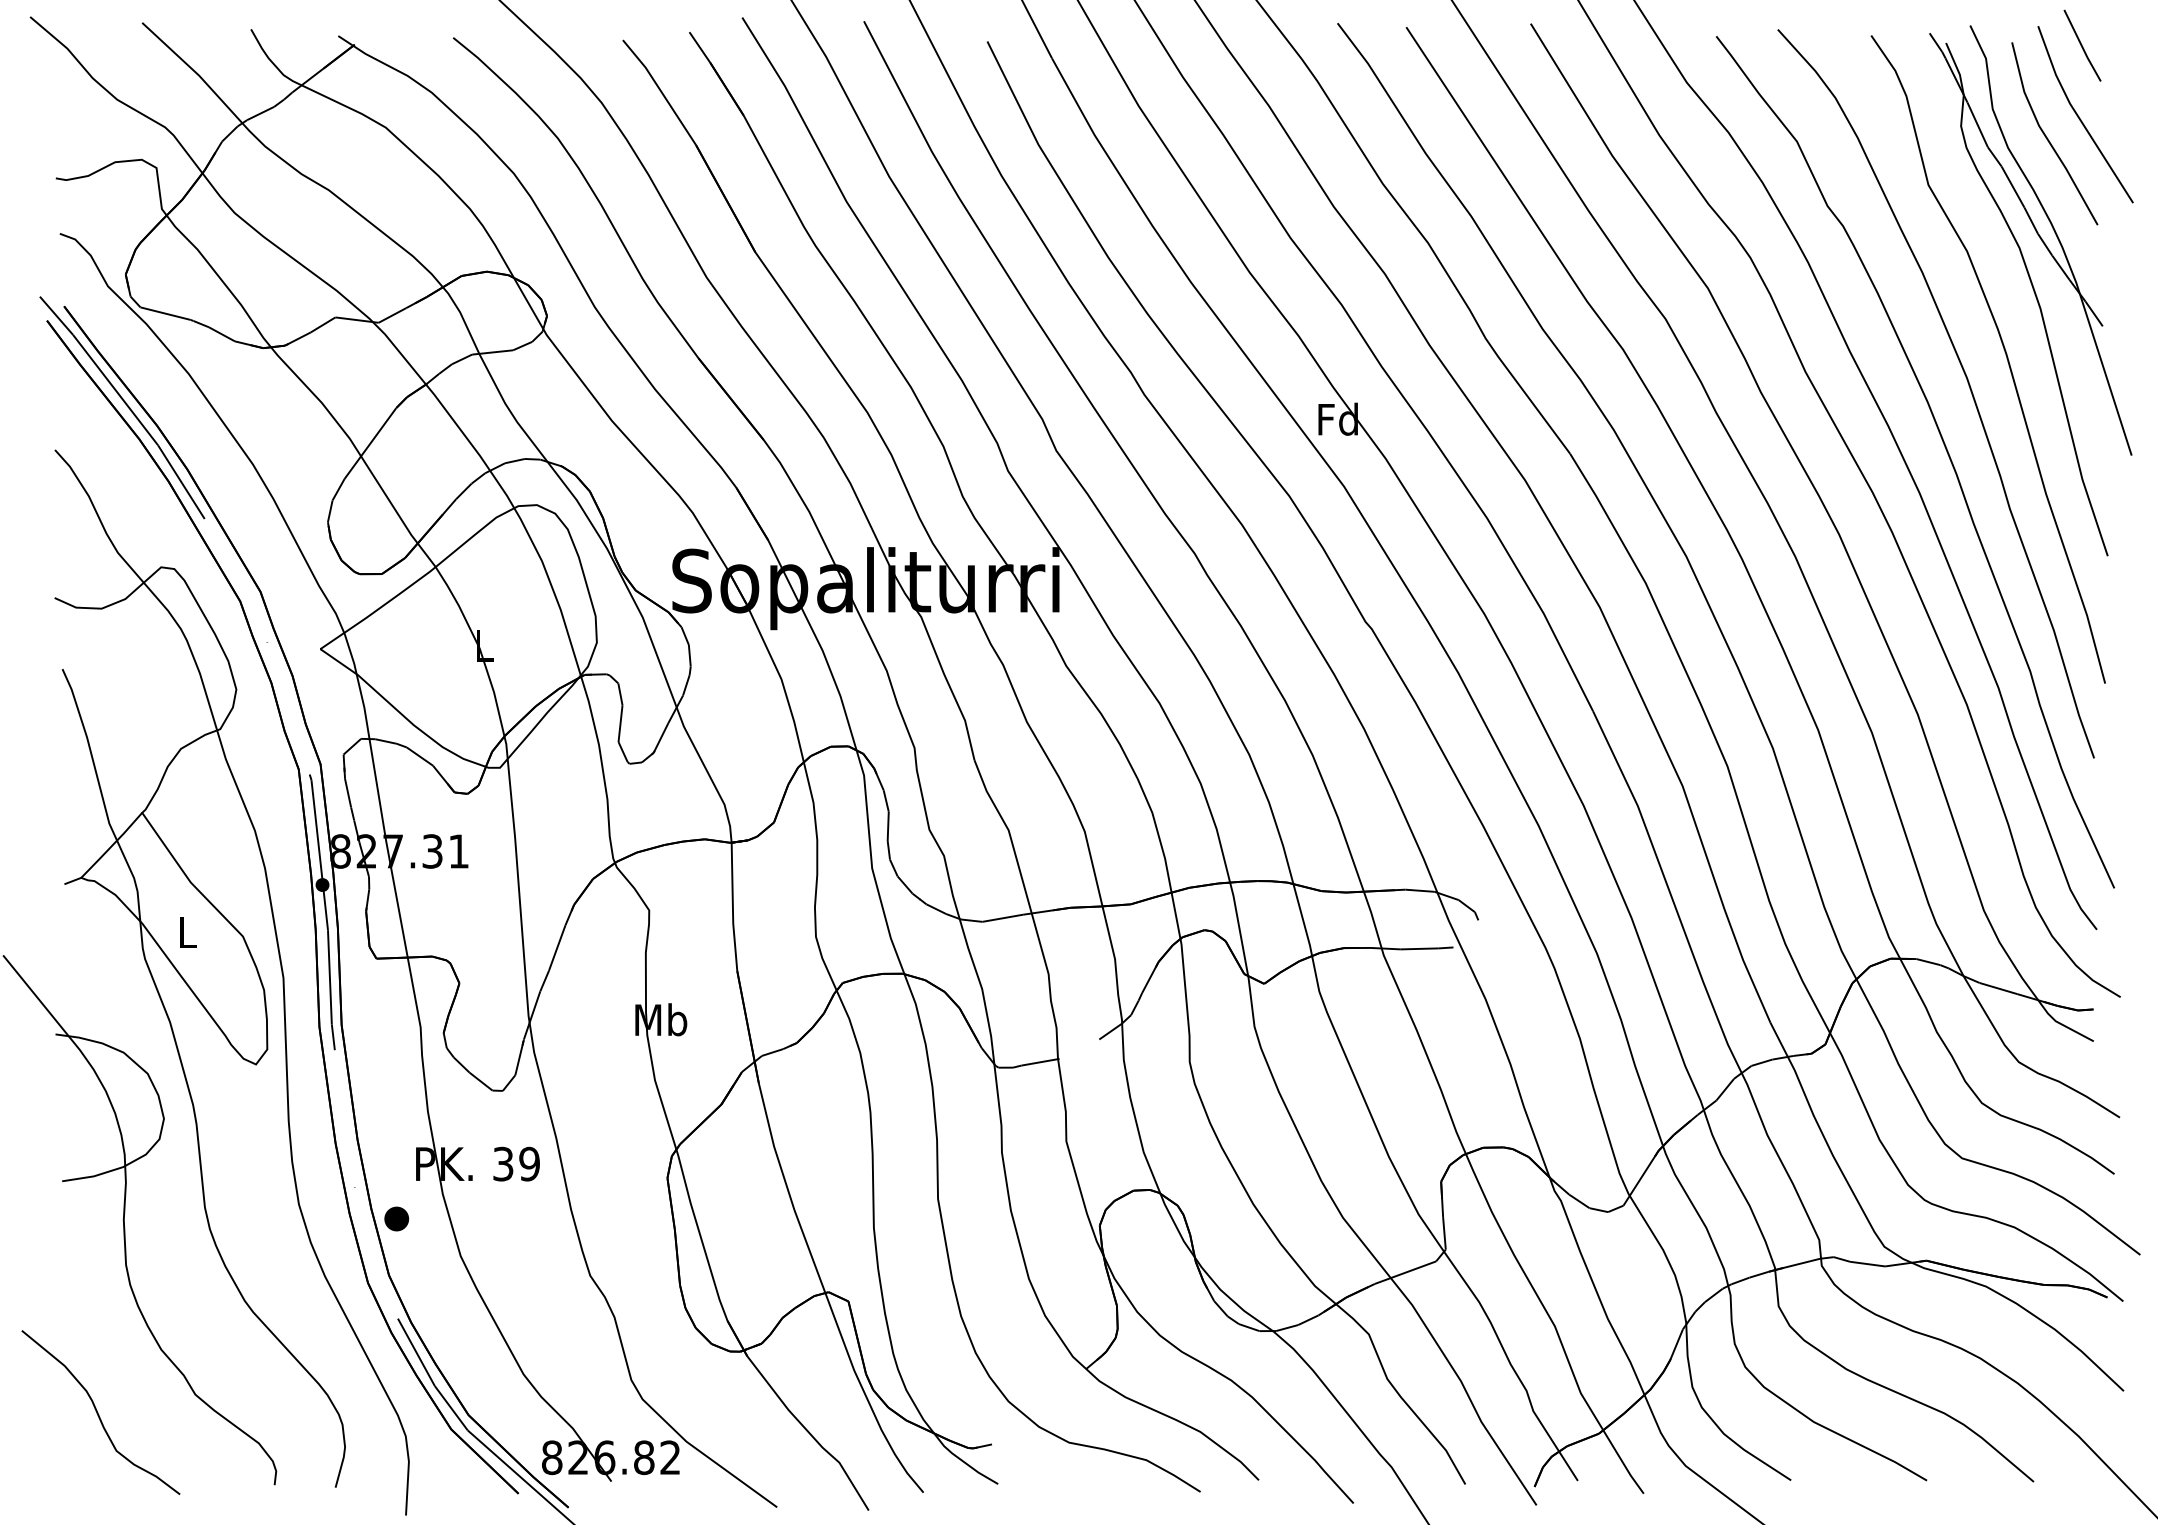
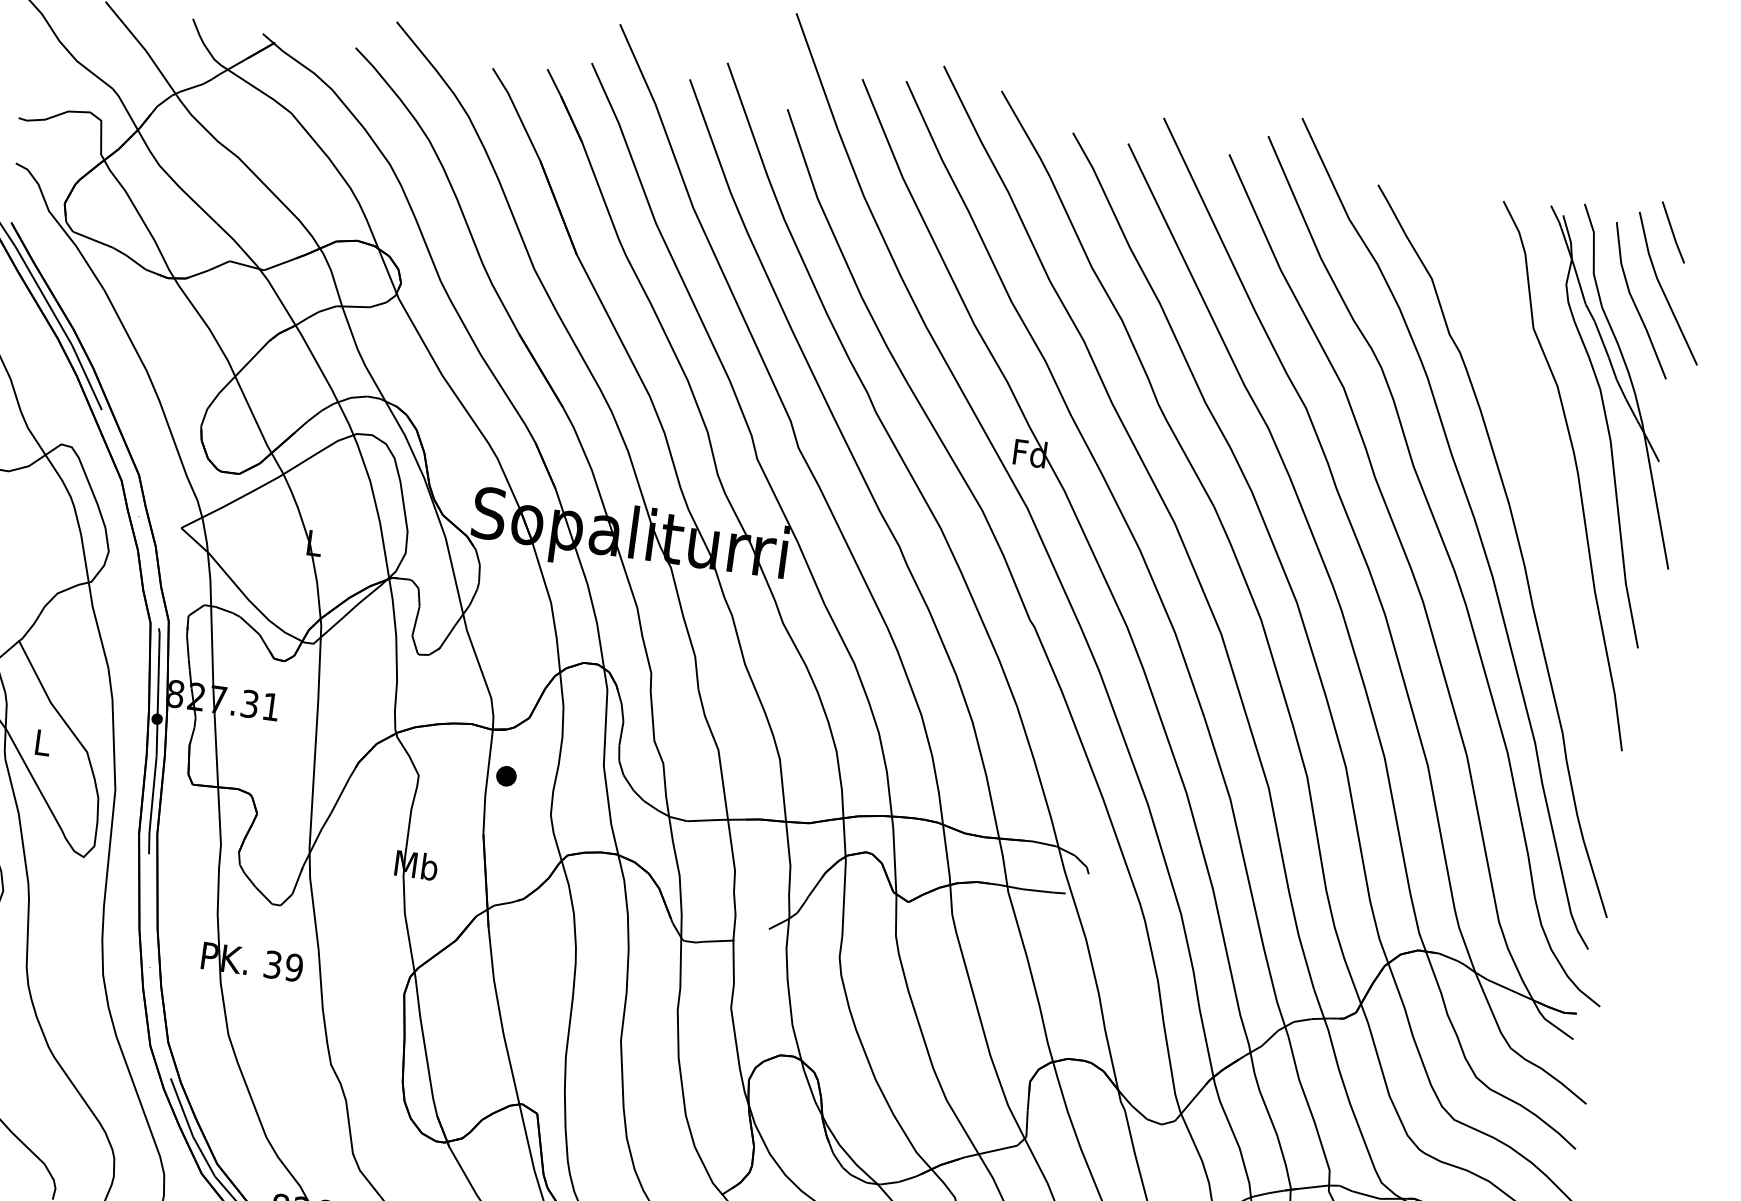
curve: (1967, 383) -> (1543, 493), removed
part: (396, 1218) -> (506, 775), moved

